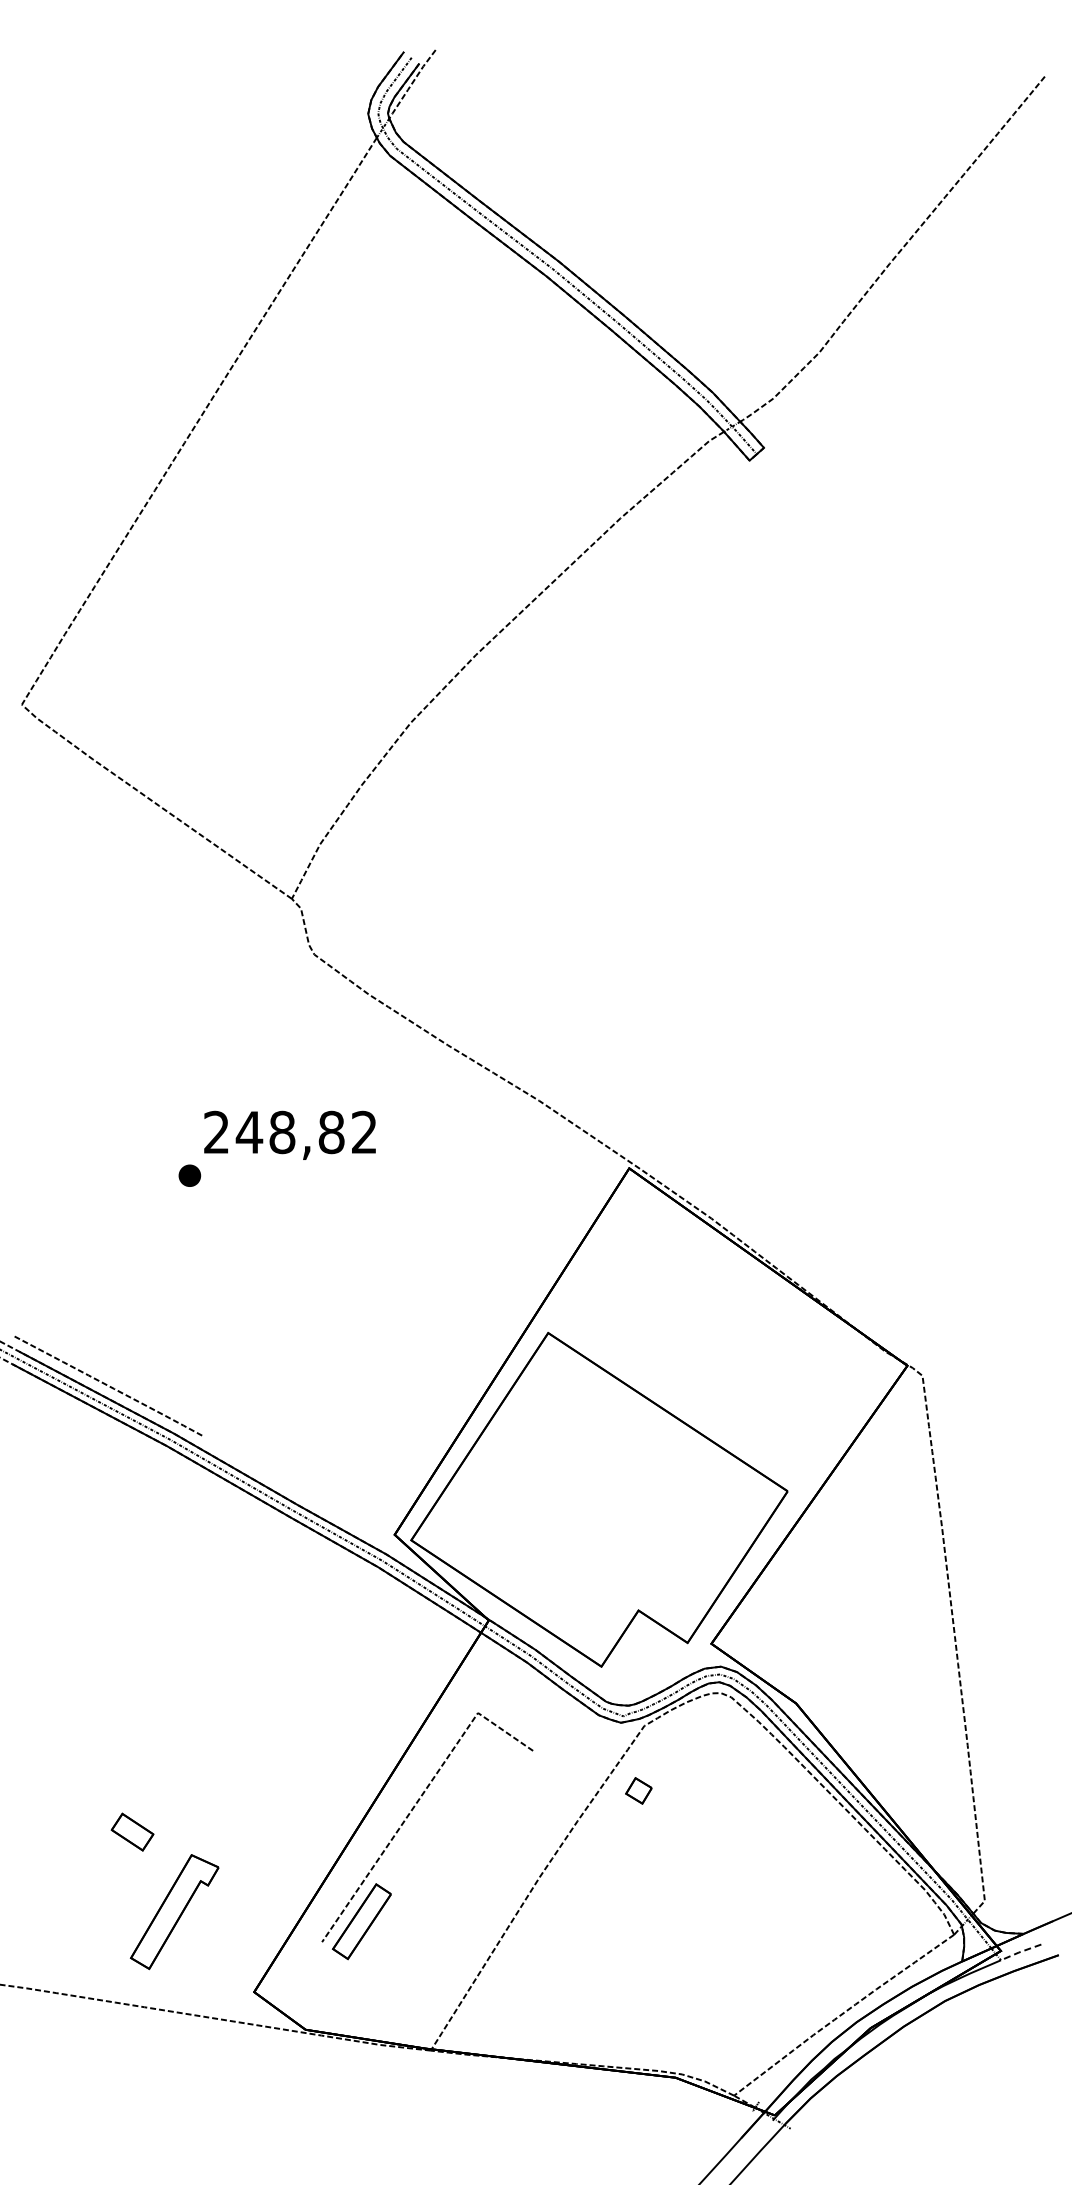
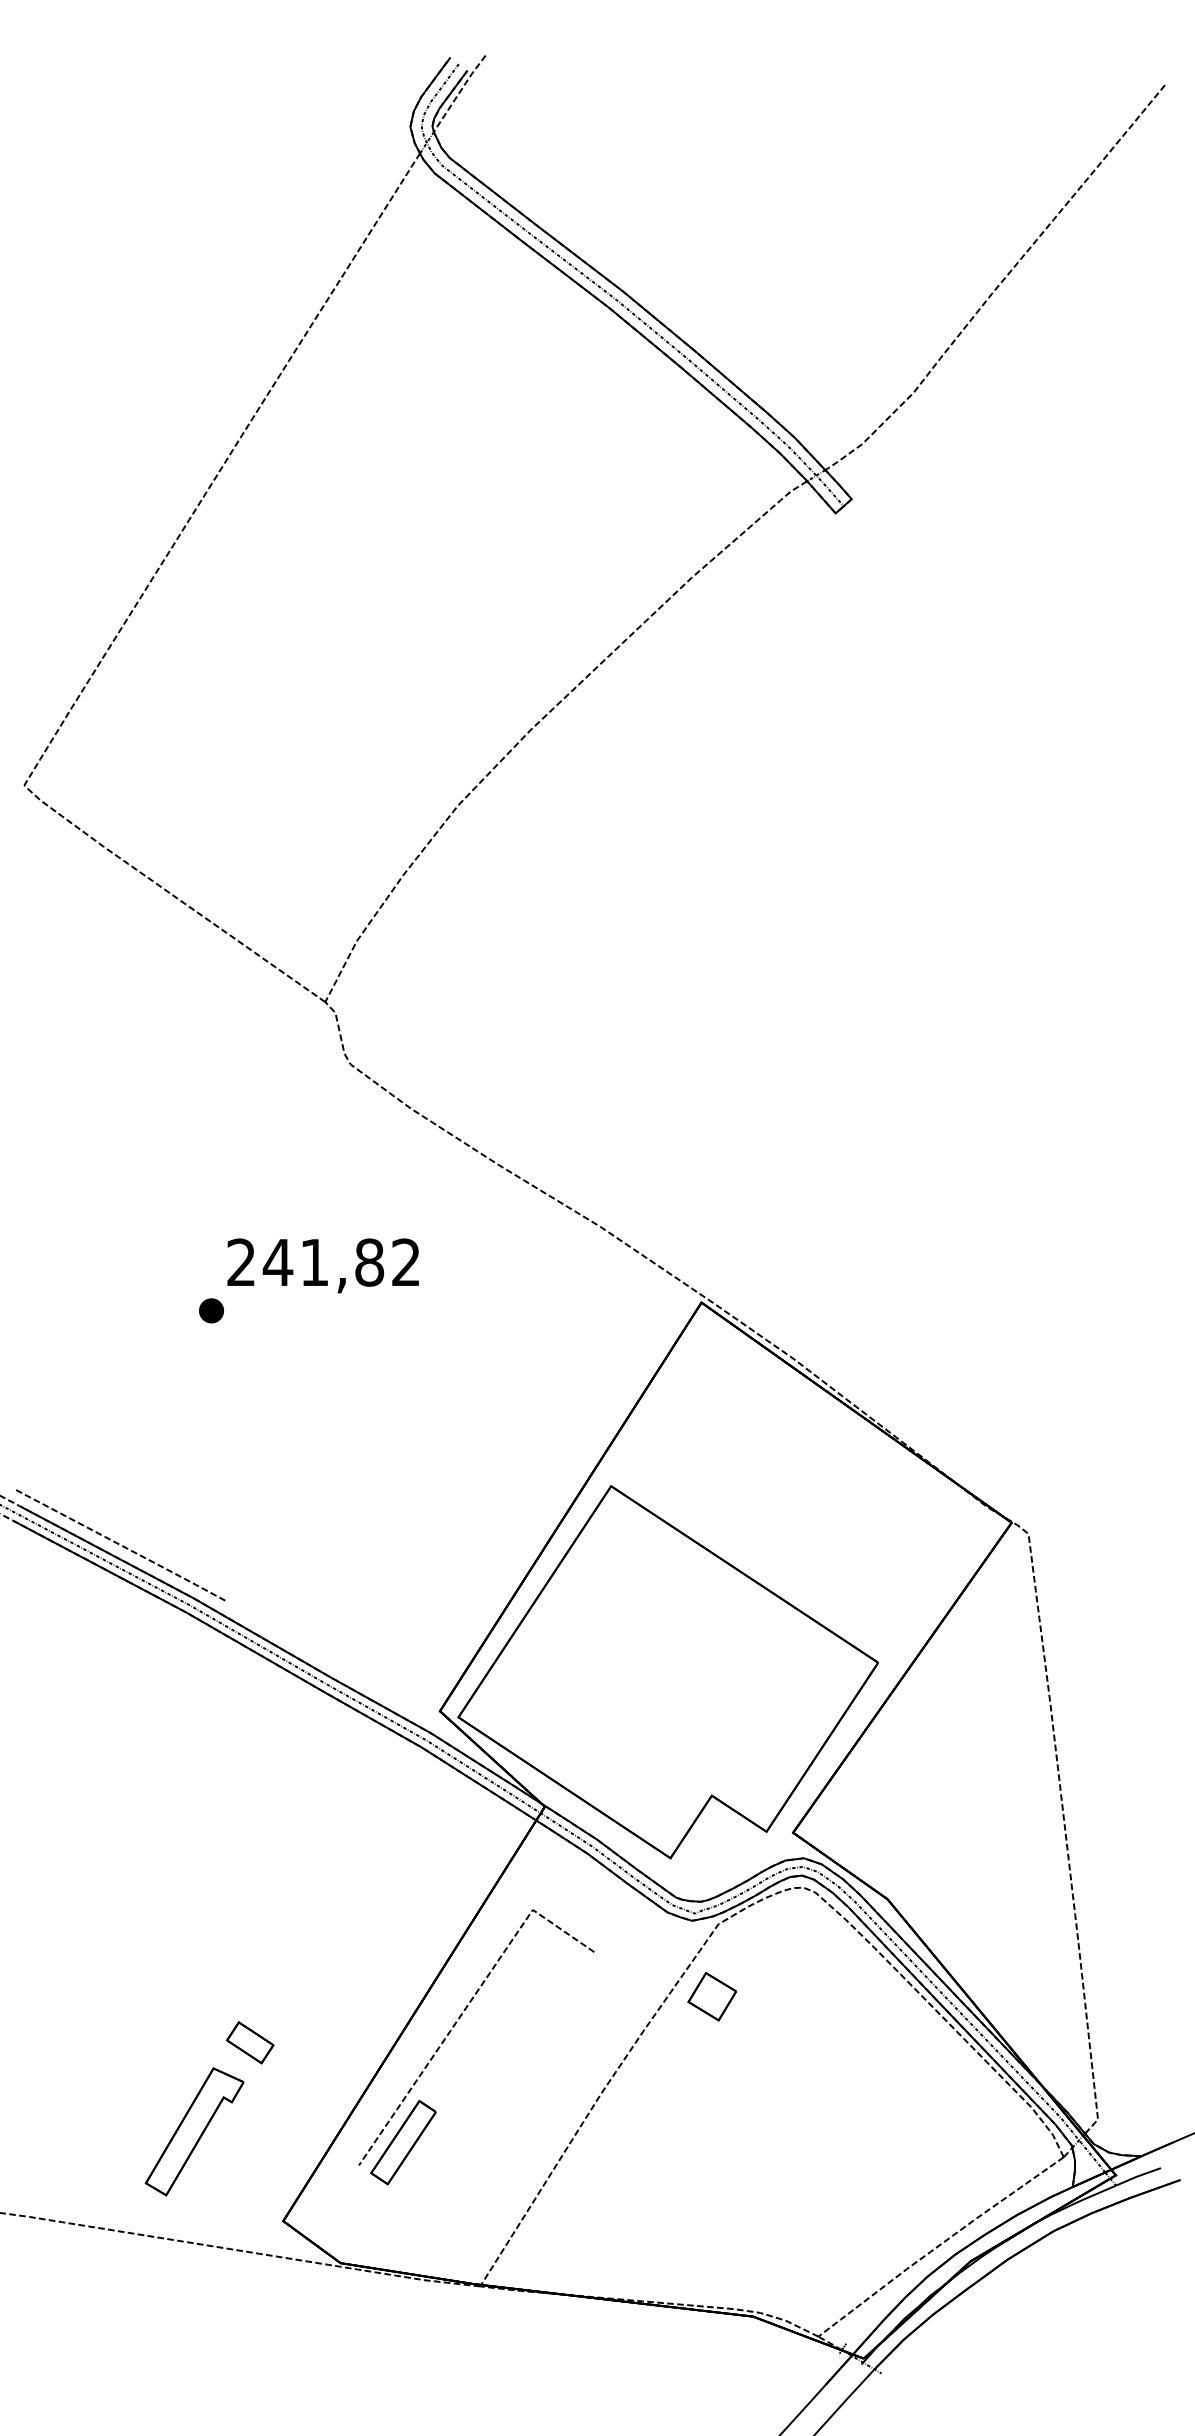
text: (282, 1132) -> (314, 1262), 248,82 -> 241,82
part: (638, 1790) -> (711, 1996), size x1.67
part: (132, 1831) -> (250, 2042), moved
line: (1019, 1952) -> (1136, 2176), dashed -> solid

